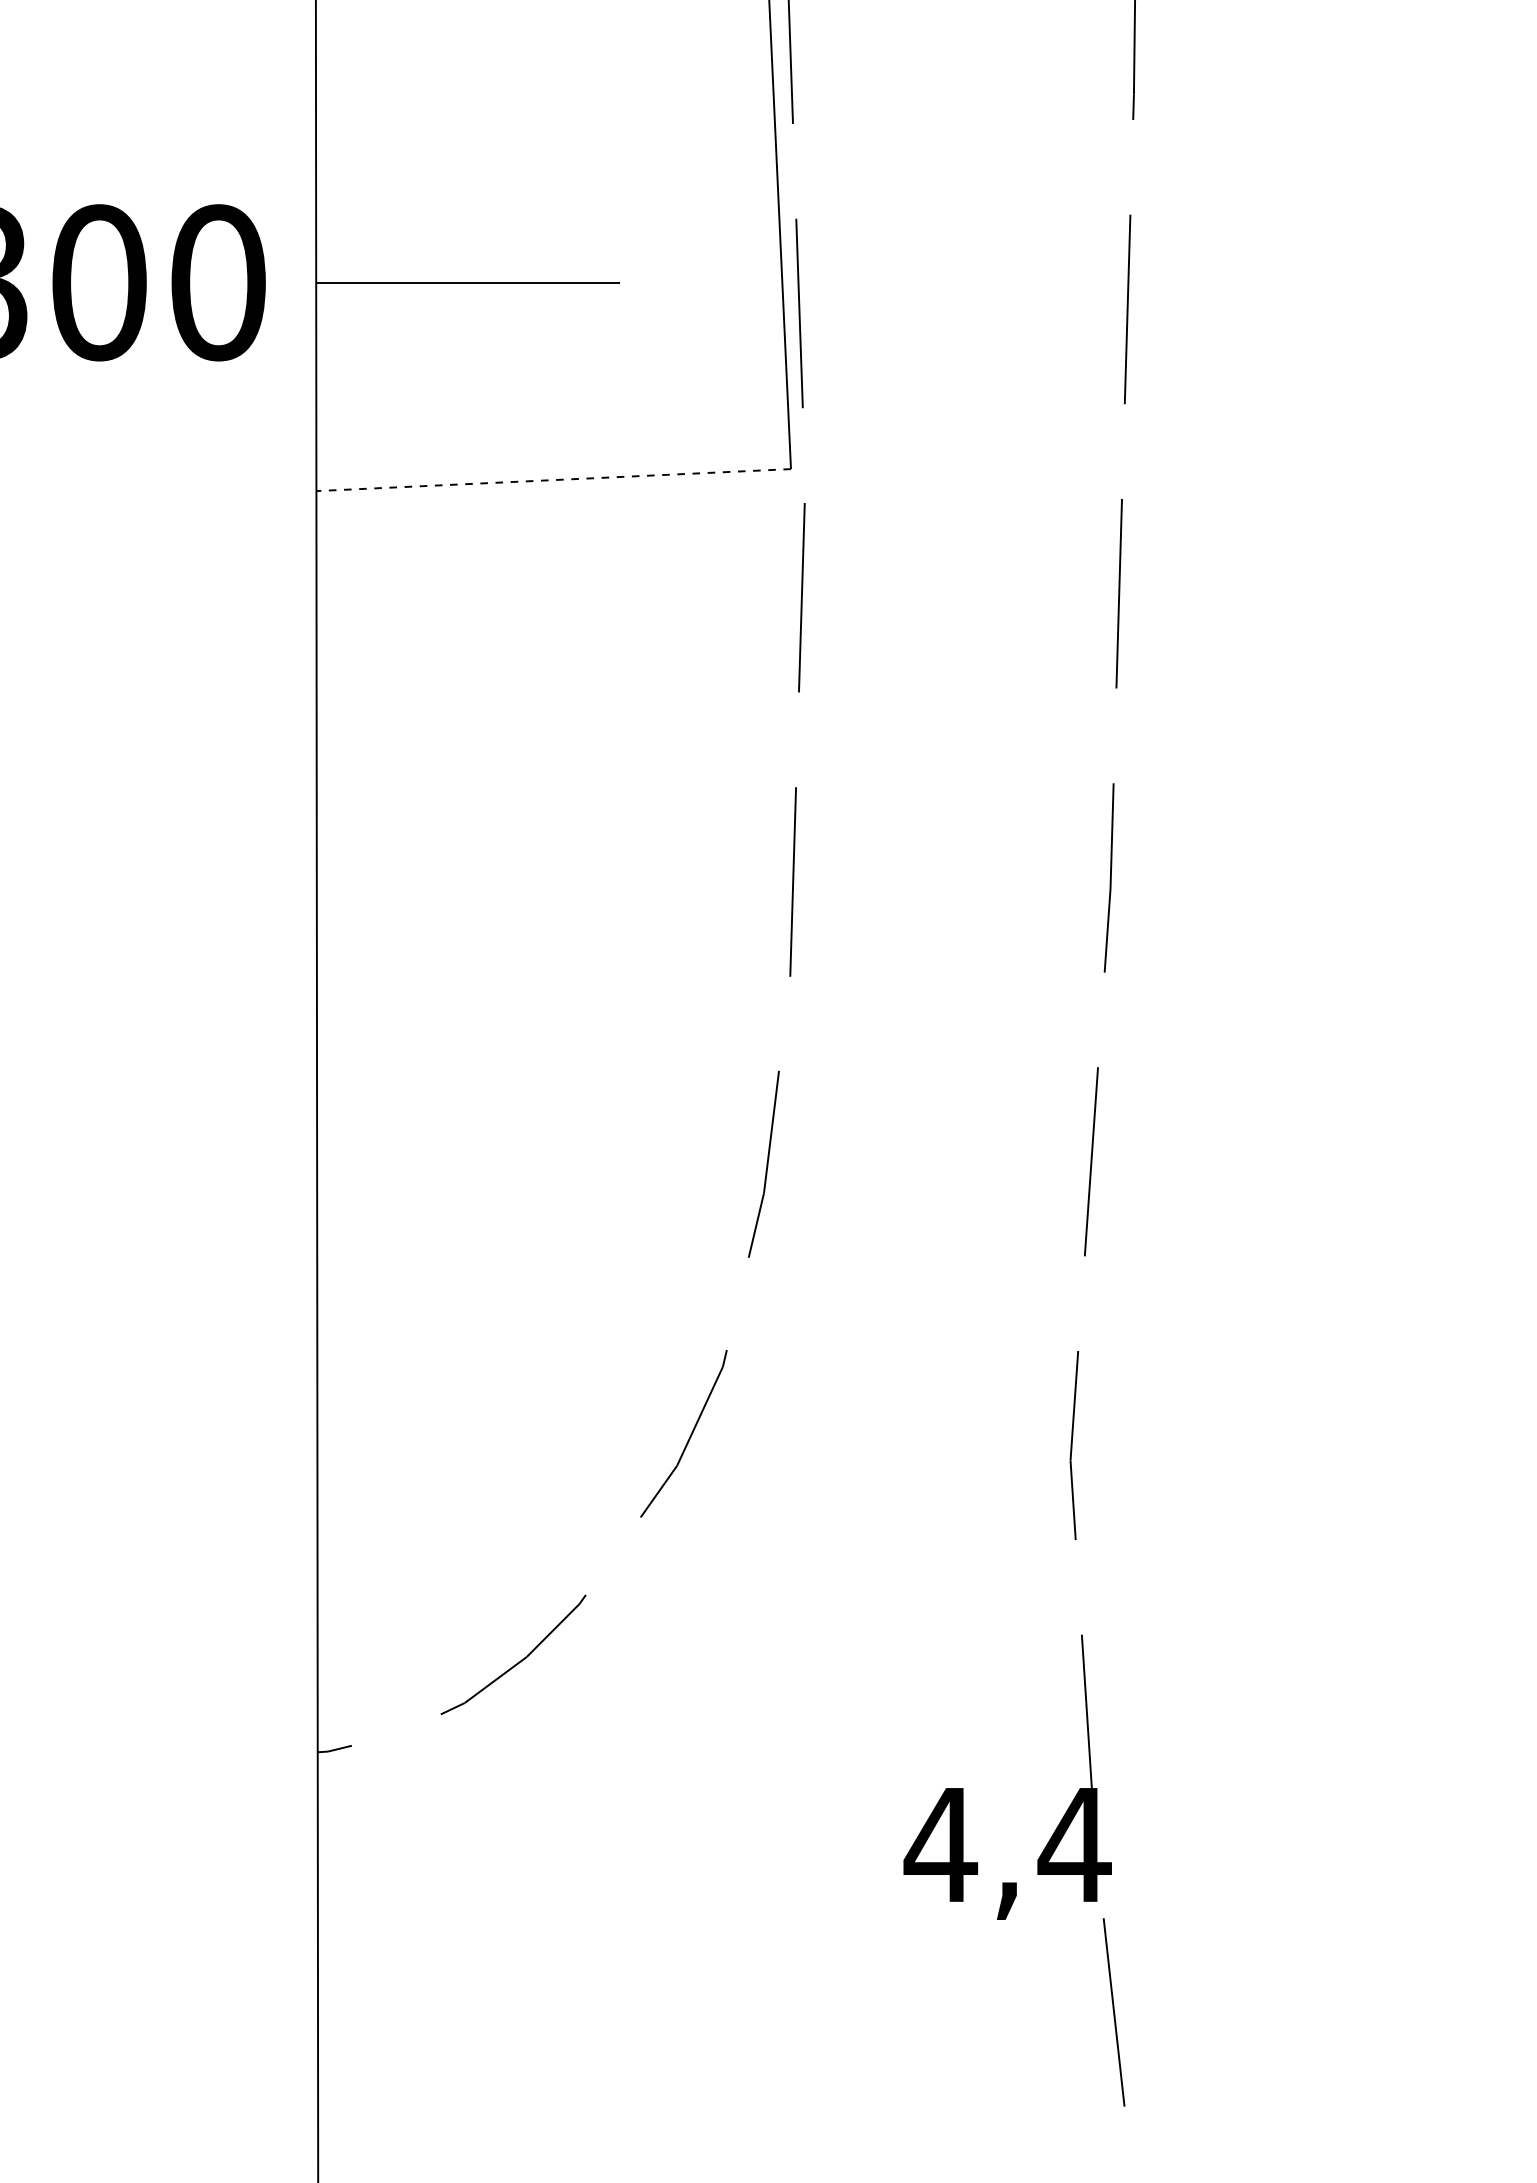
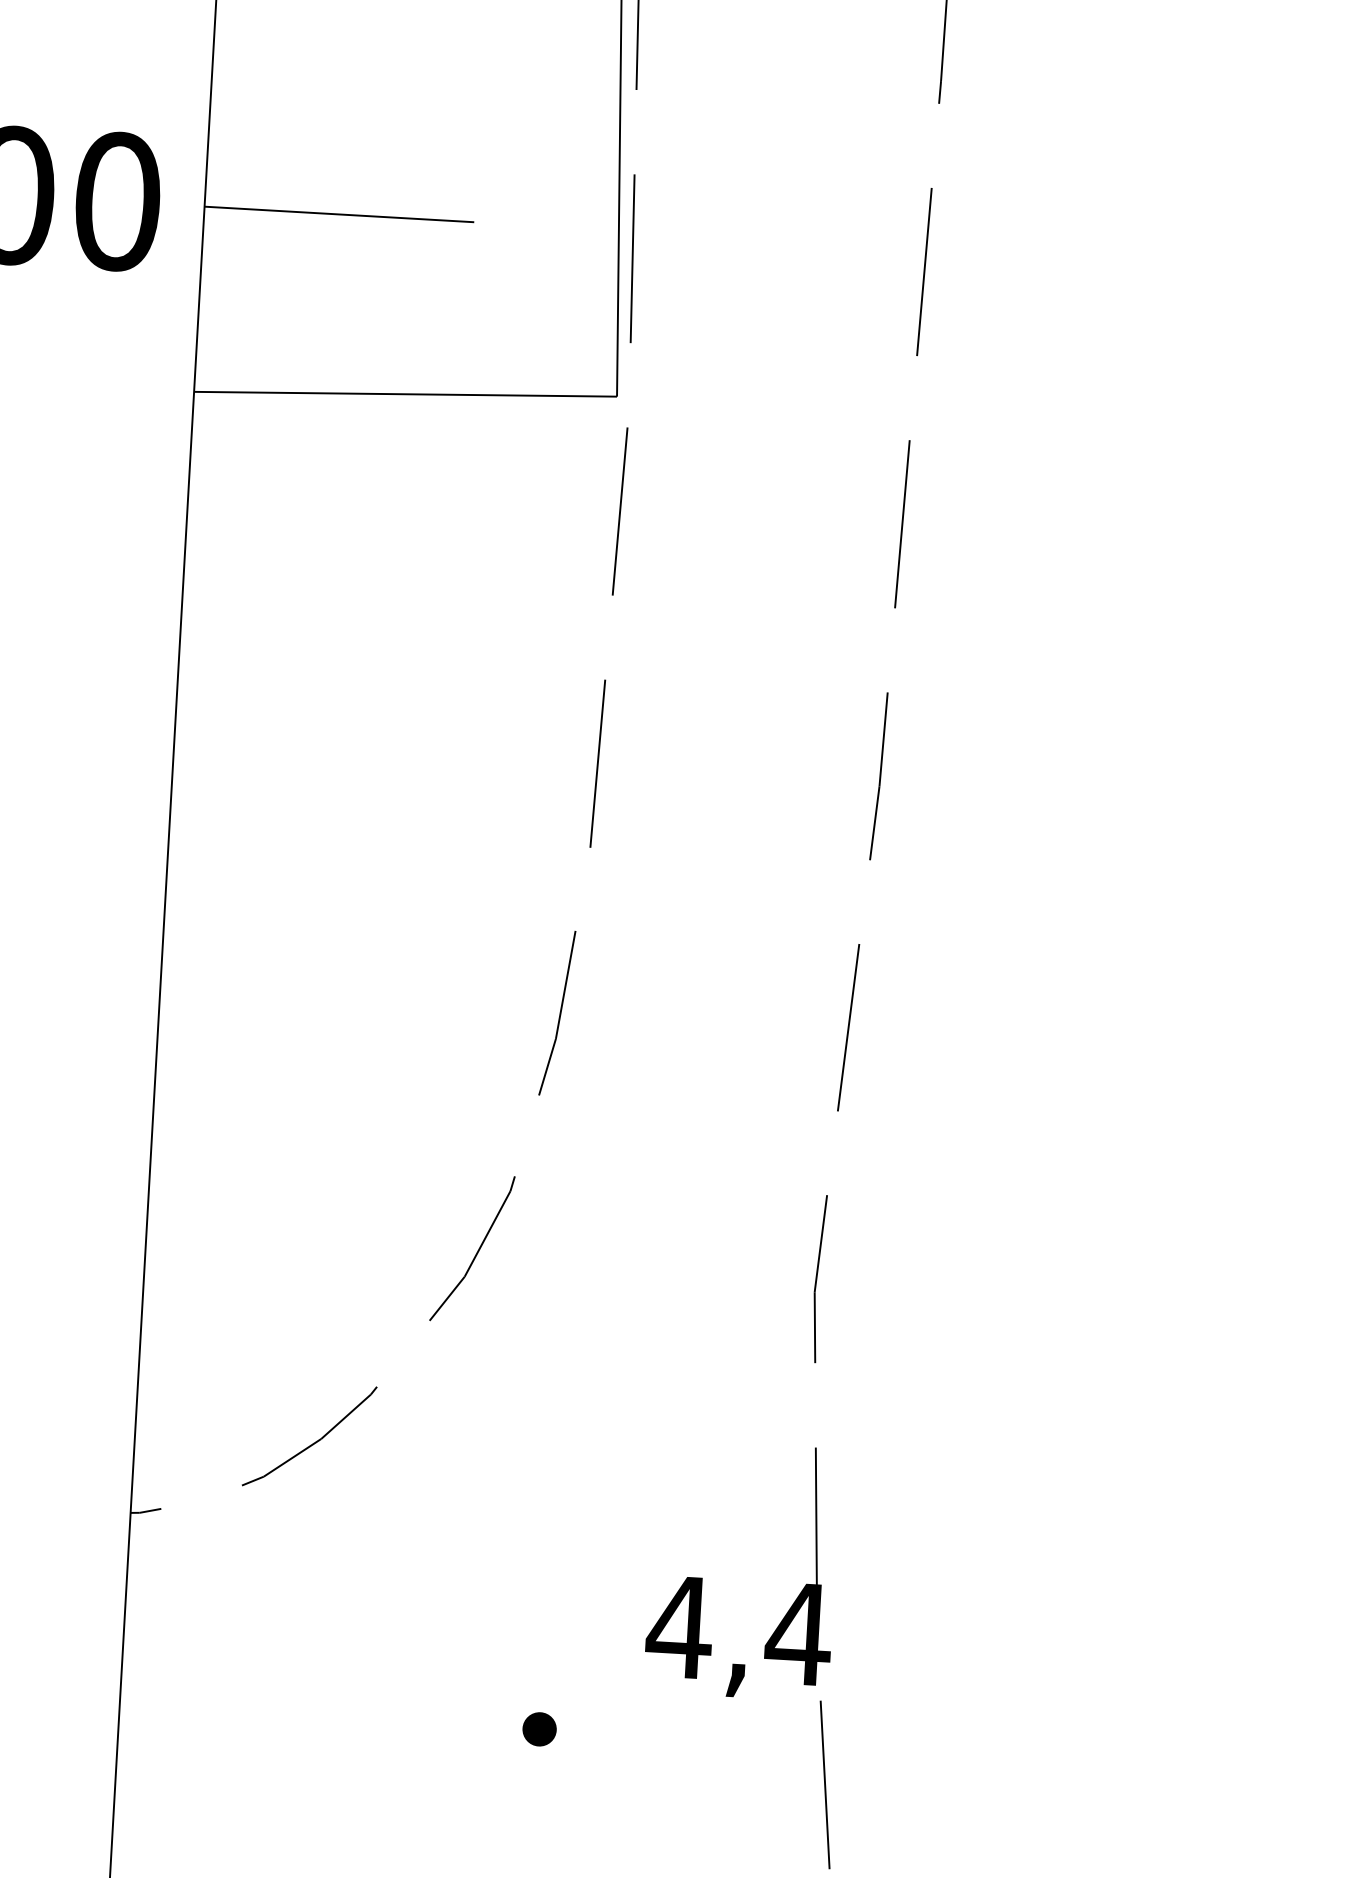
line: (553, 480) -> (405, 394), dashed -> solid
part: (790, 1968) -> (539, 1729), added

